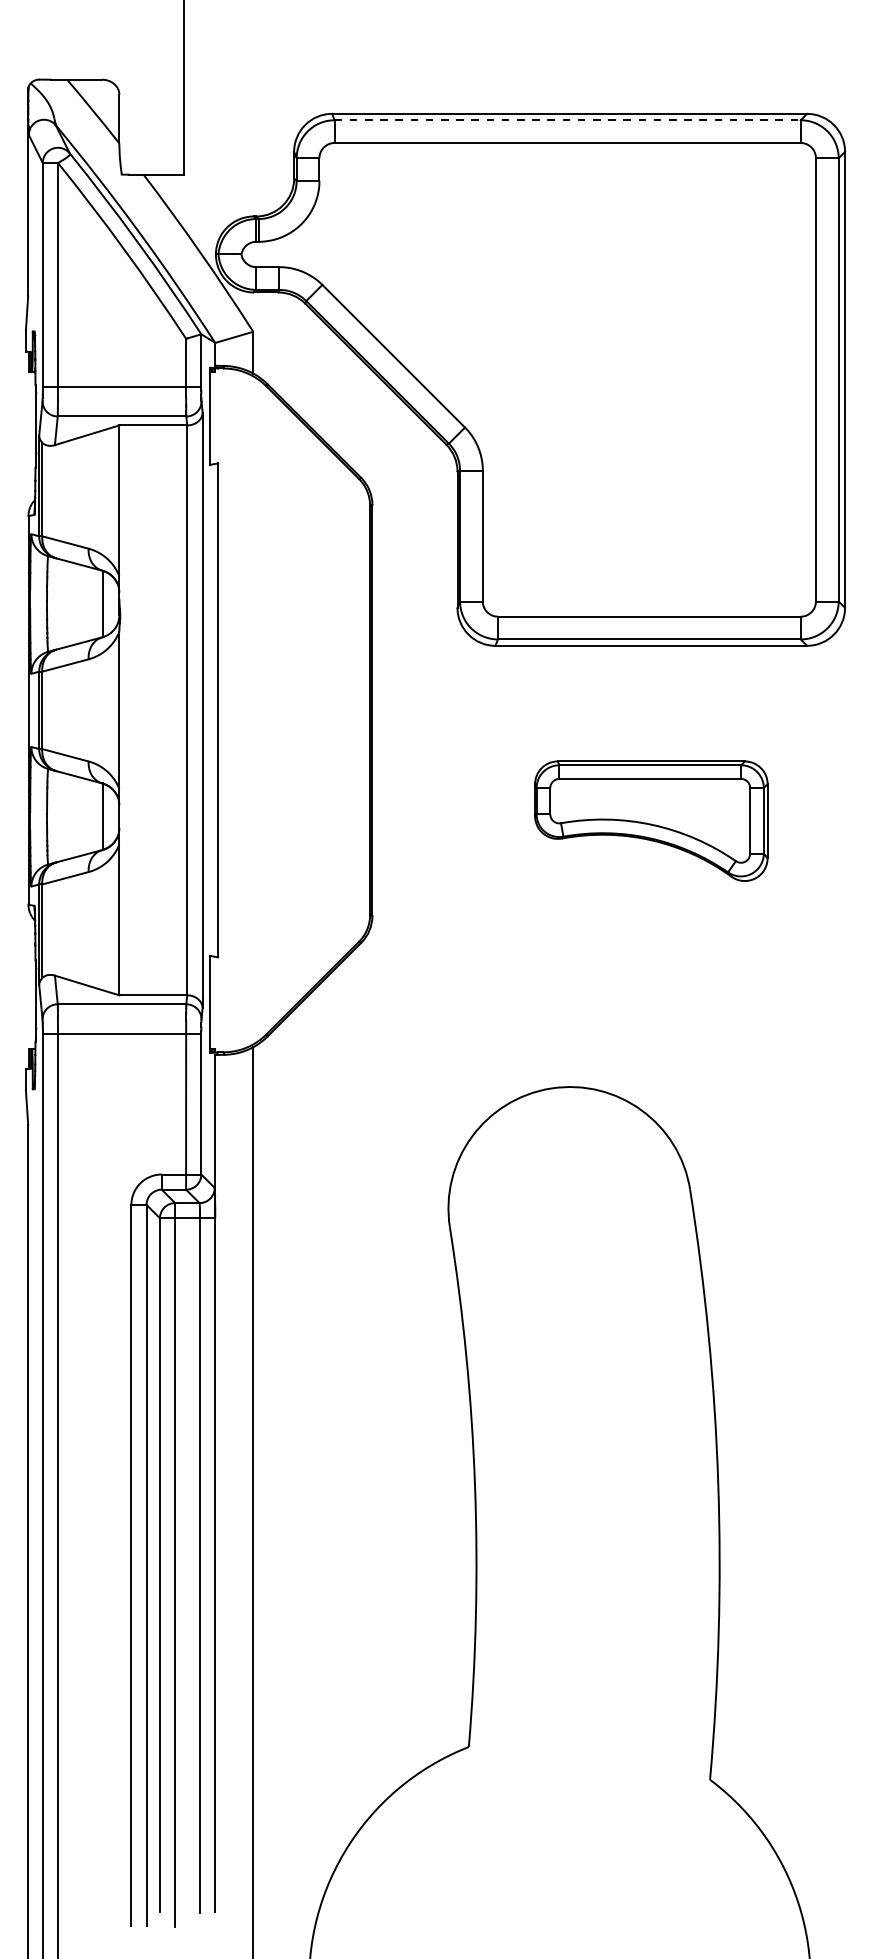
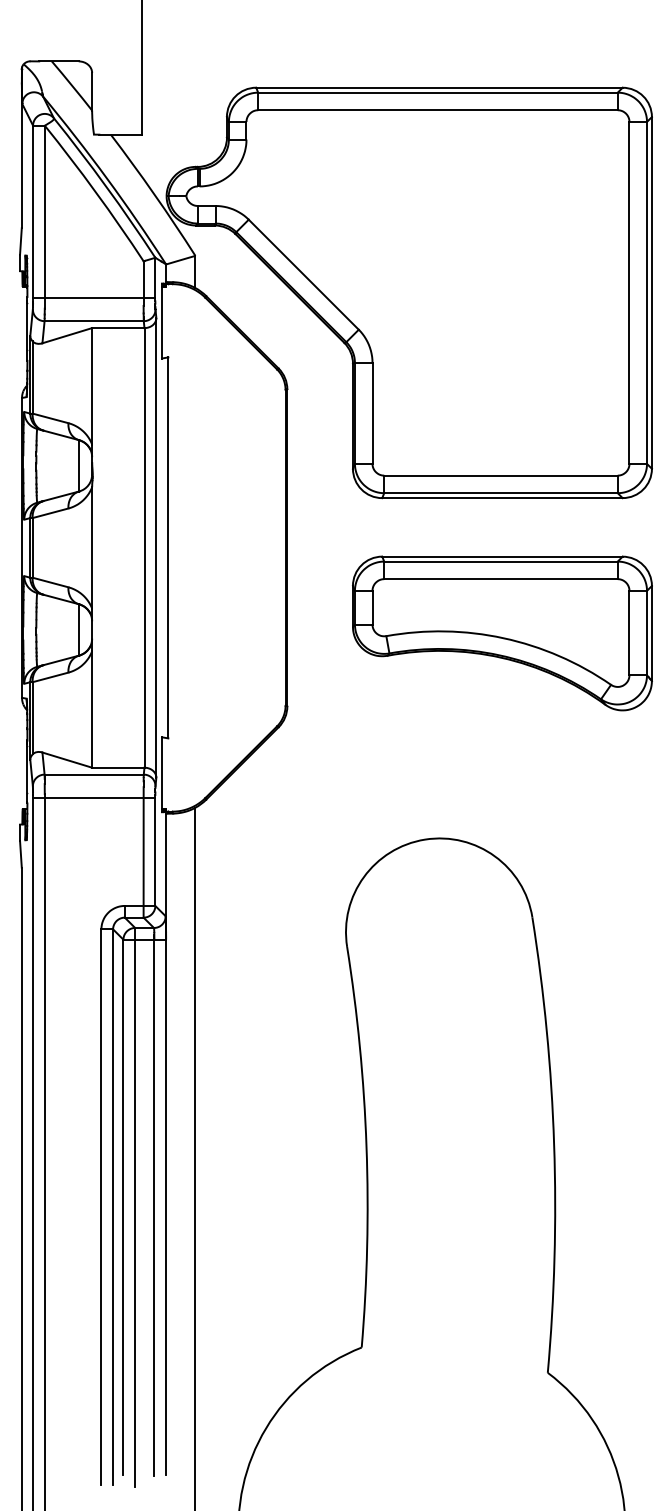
line: (568, 120) -> (438, 92), dashed -> solid
part: (651, 820) -> (502, 632), size x1.67

